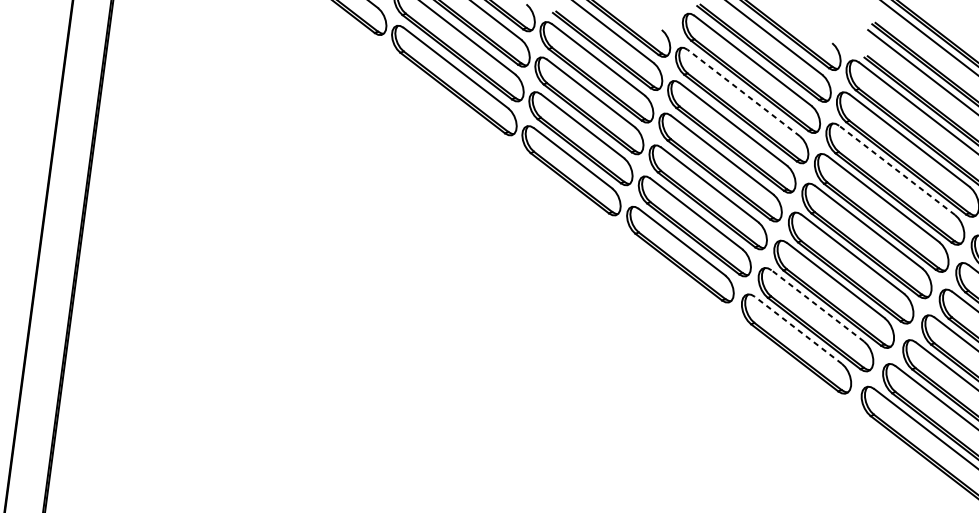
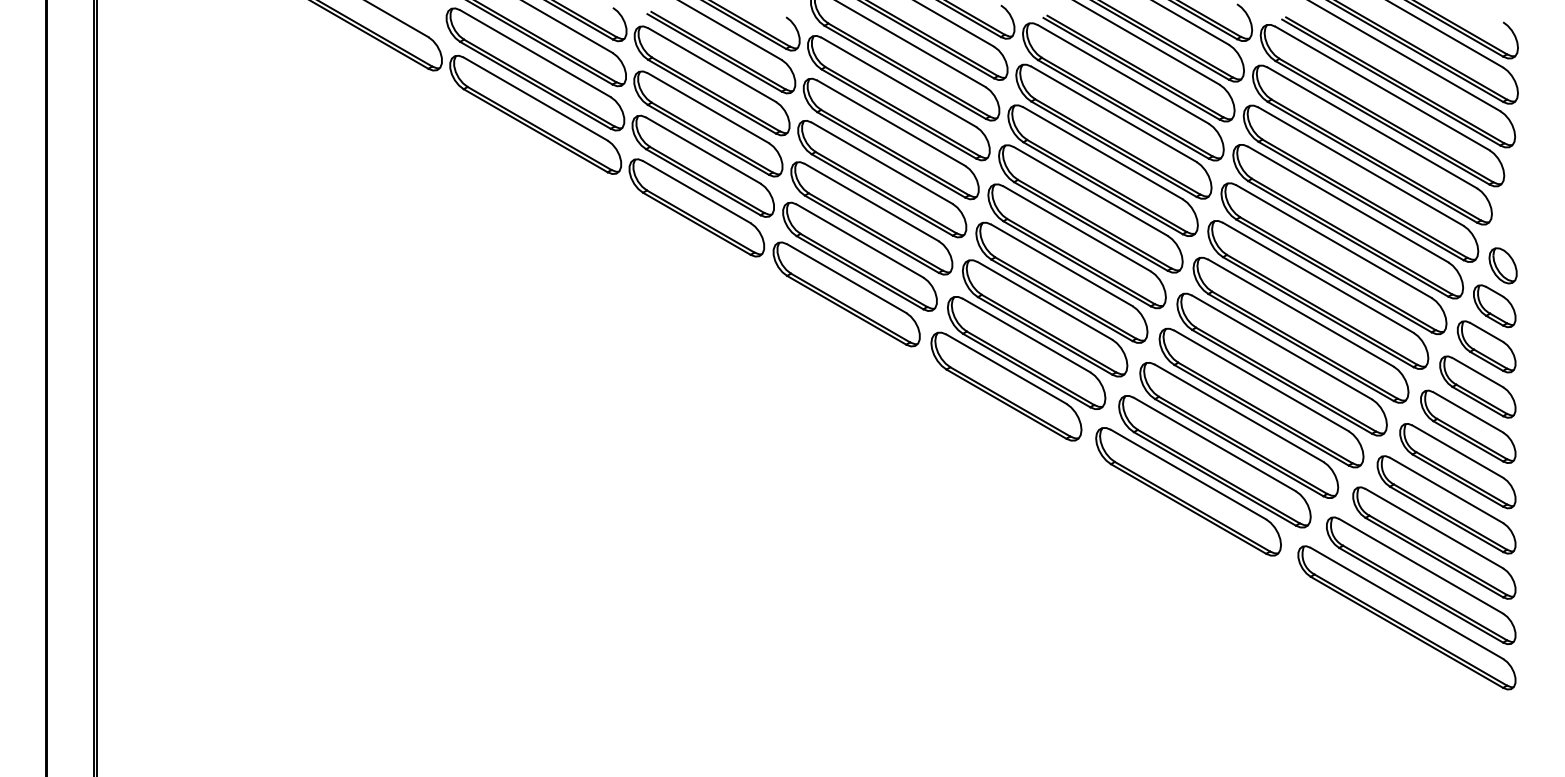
line: (743, 93) -> (898, 82), dashed -> solid
line: (896, 170) -> (1102, 153), dashed -> solid
line: (817, 305) -> (1026, 335), dashed -> solid
line: (798, 329) -> (1006, 368), dashed -> solid

